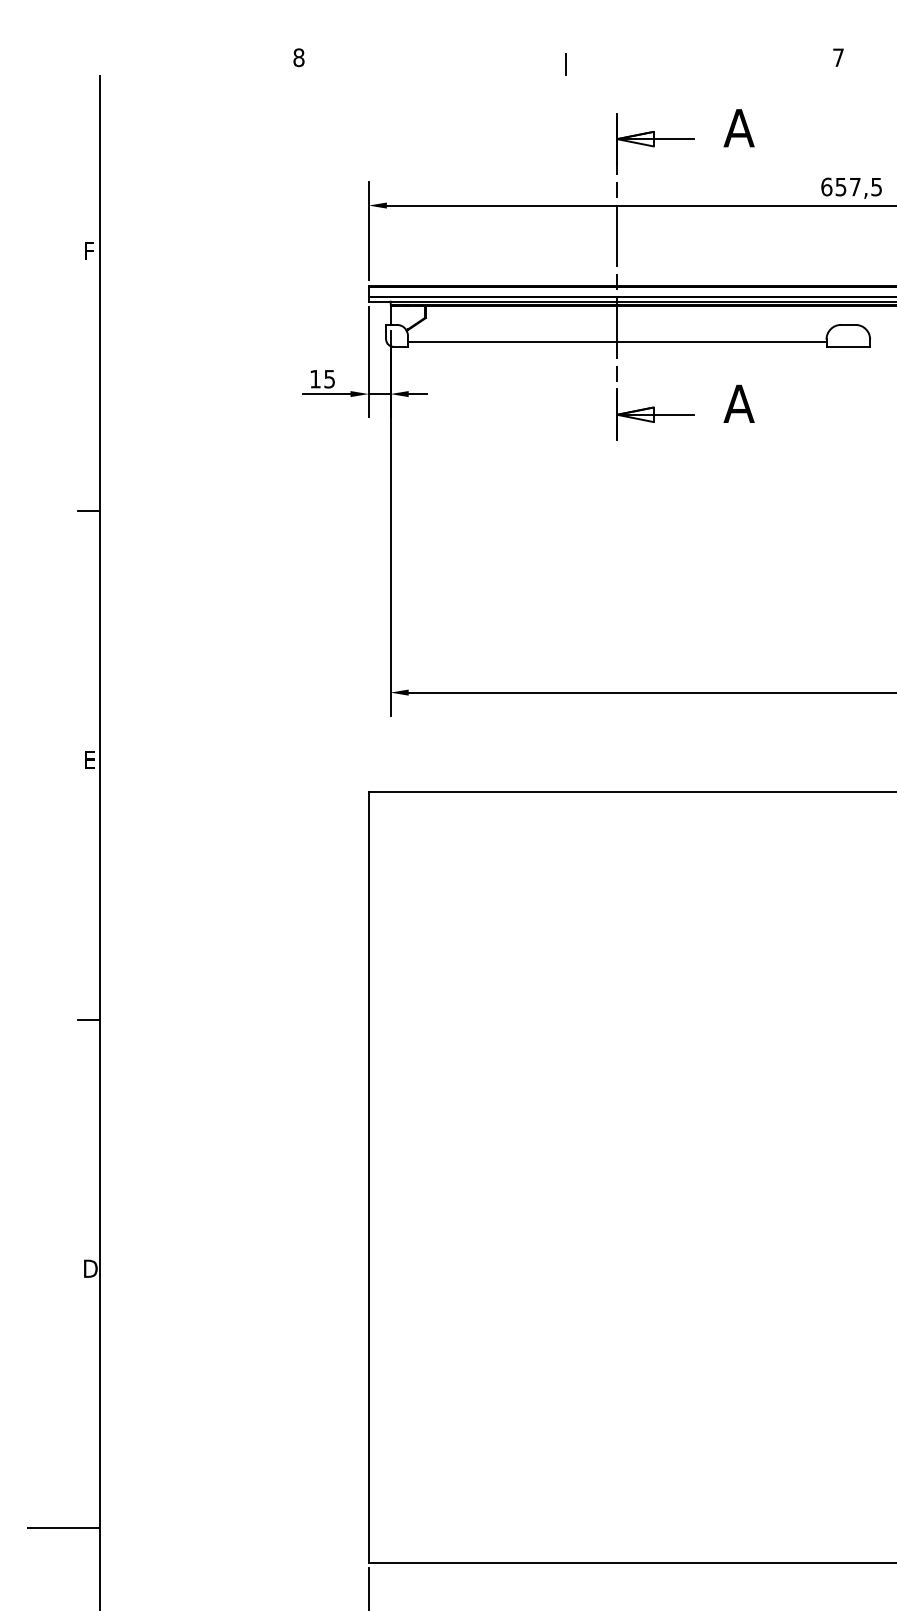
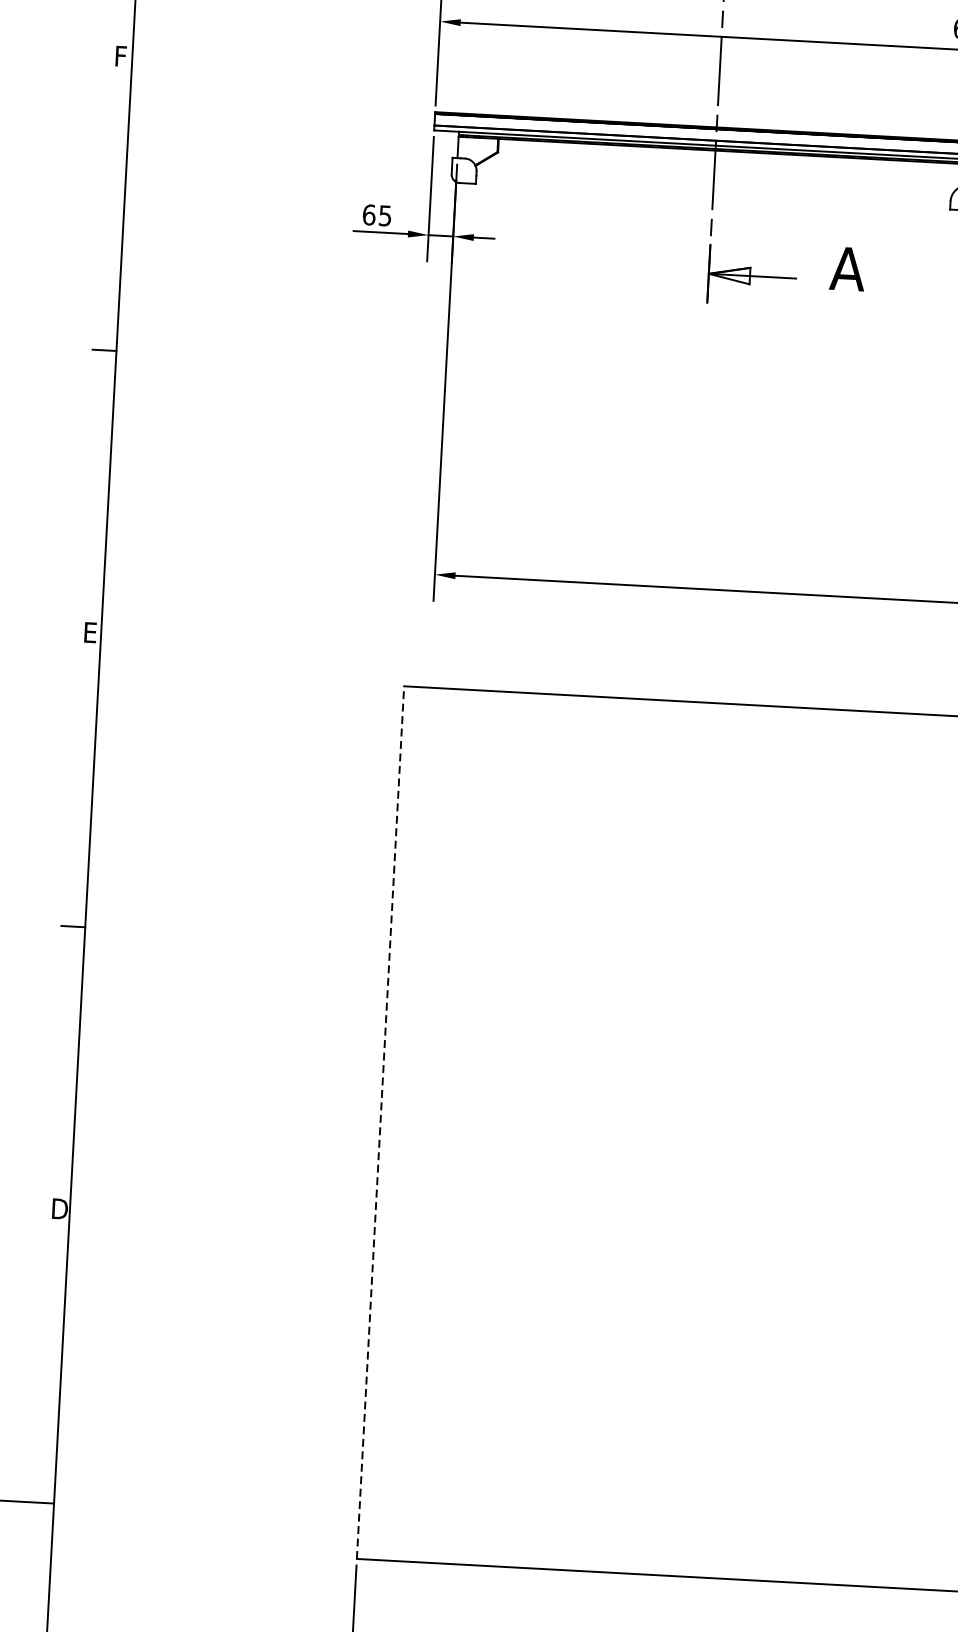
line: (616, 342) -> (712, 191), removed
text: (315, 378) -> (369, 214), 15 -> 65
line: (368, 1177) -> (380, 1122), solid -> dashed

